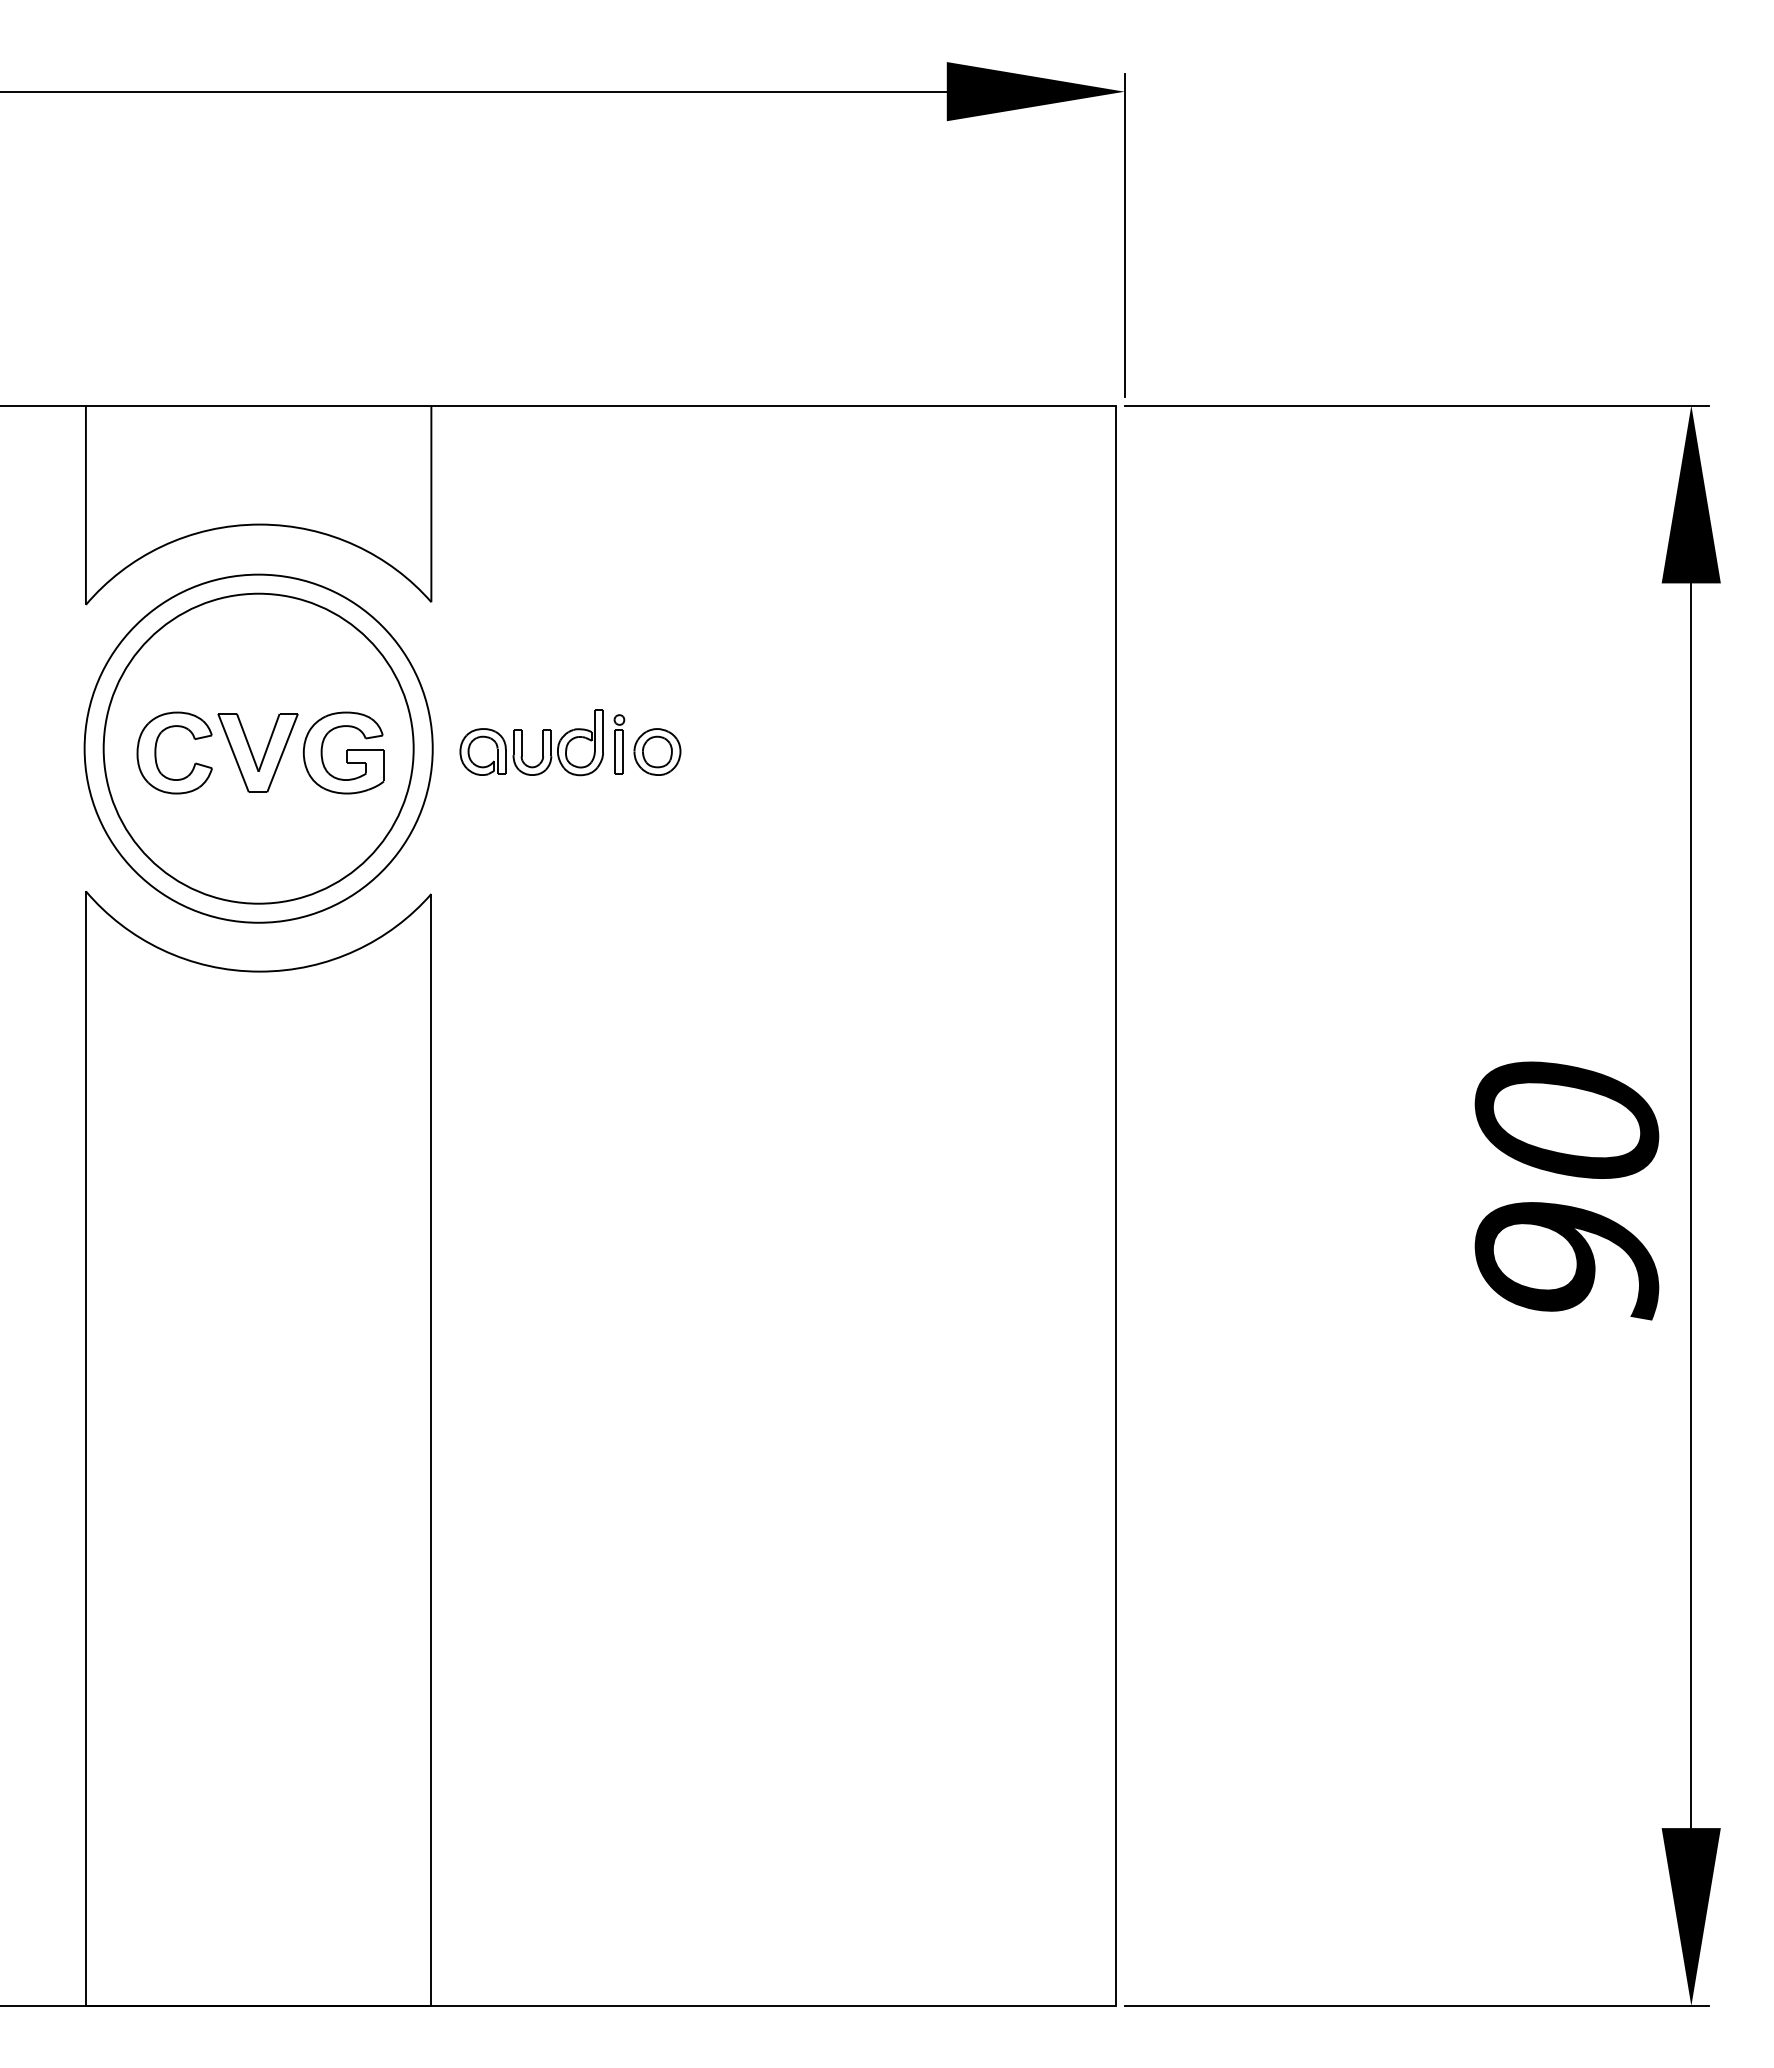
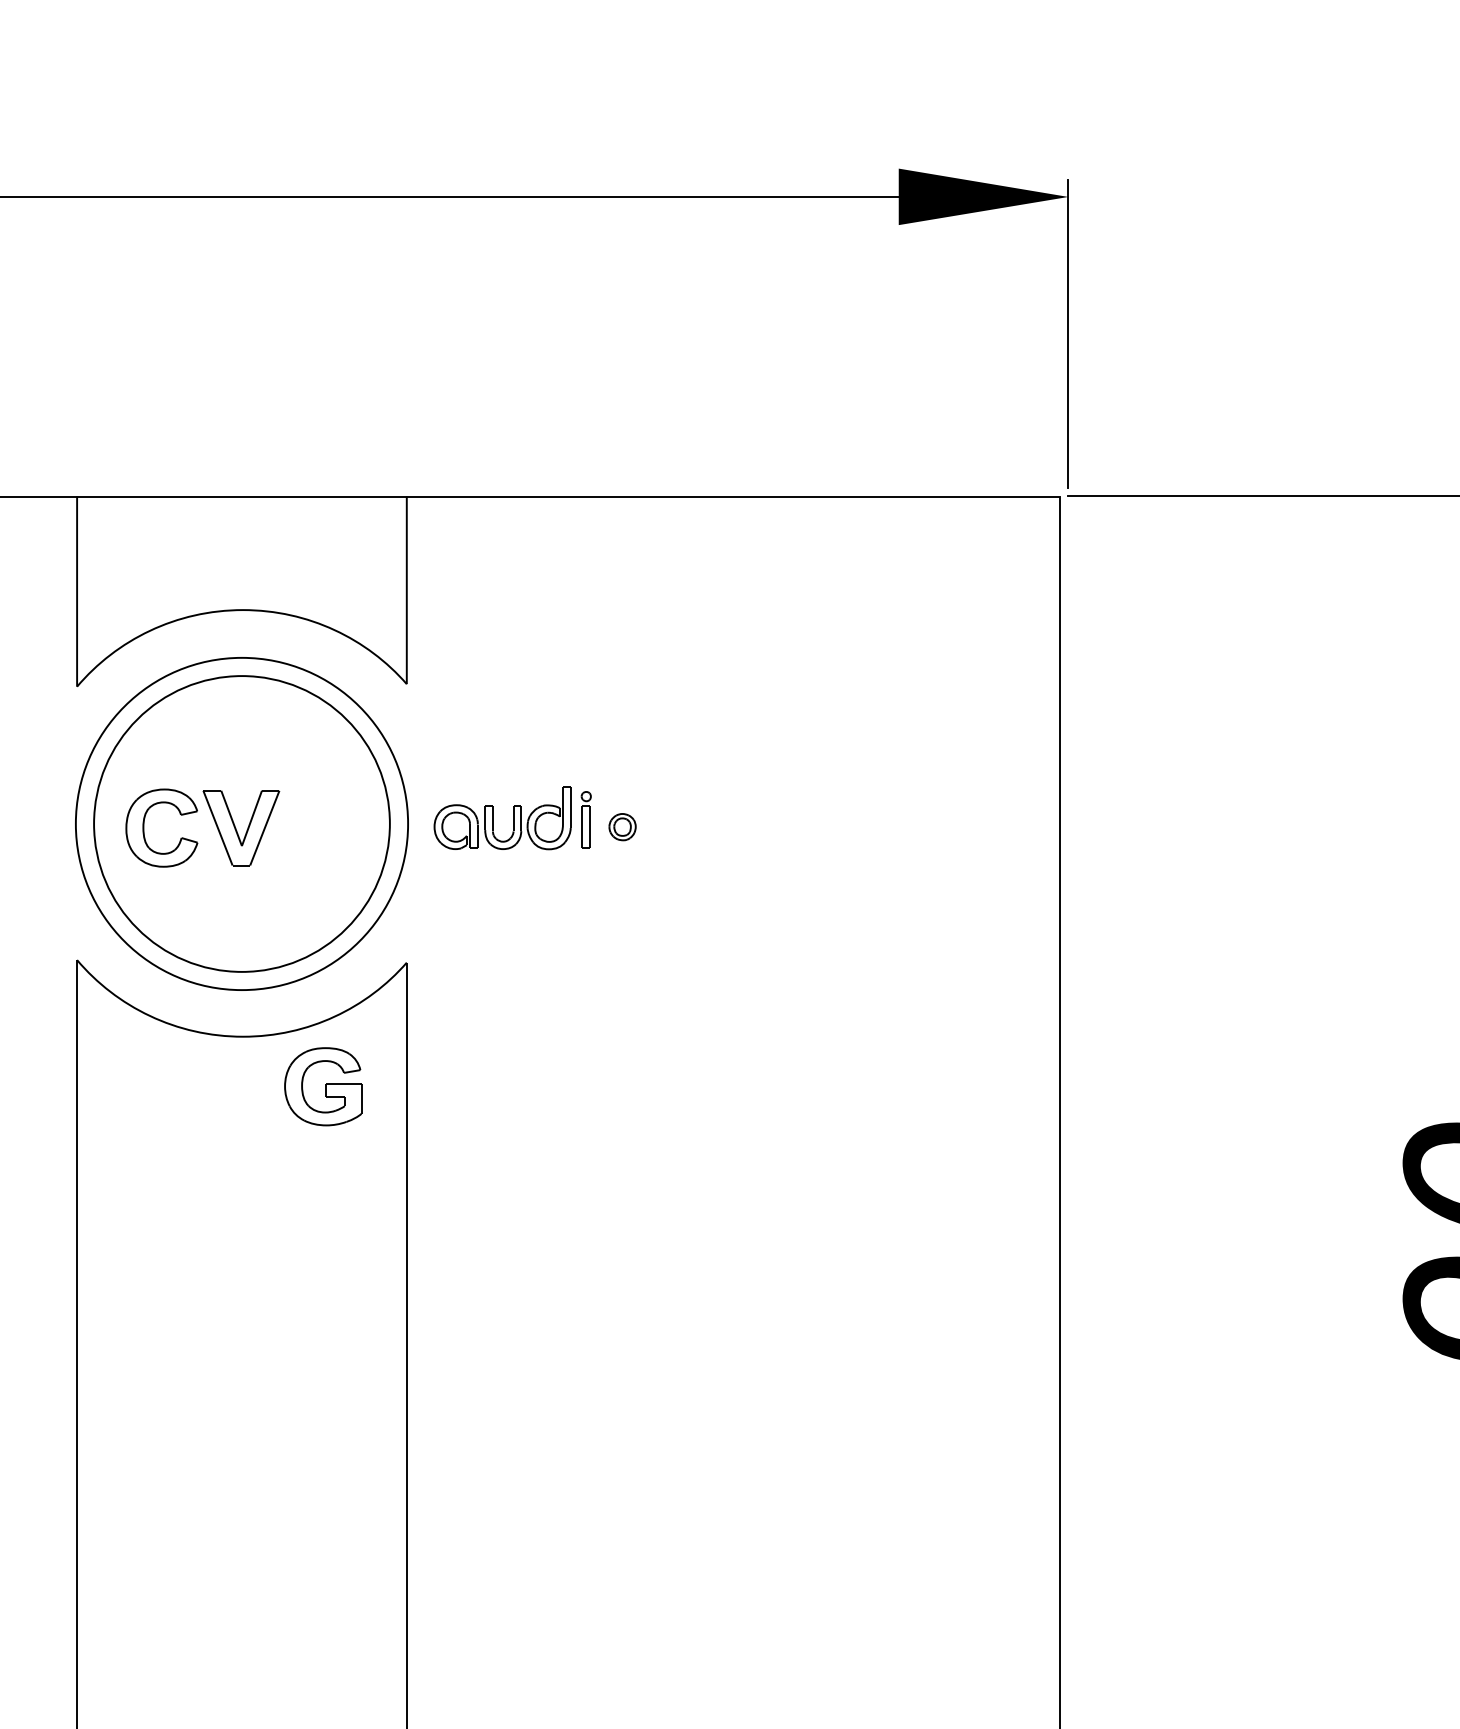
part: (657, 751) -> (622, 826), size x0.6
part: (343, 752) -> (322, 1086), moved

